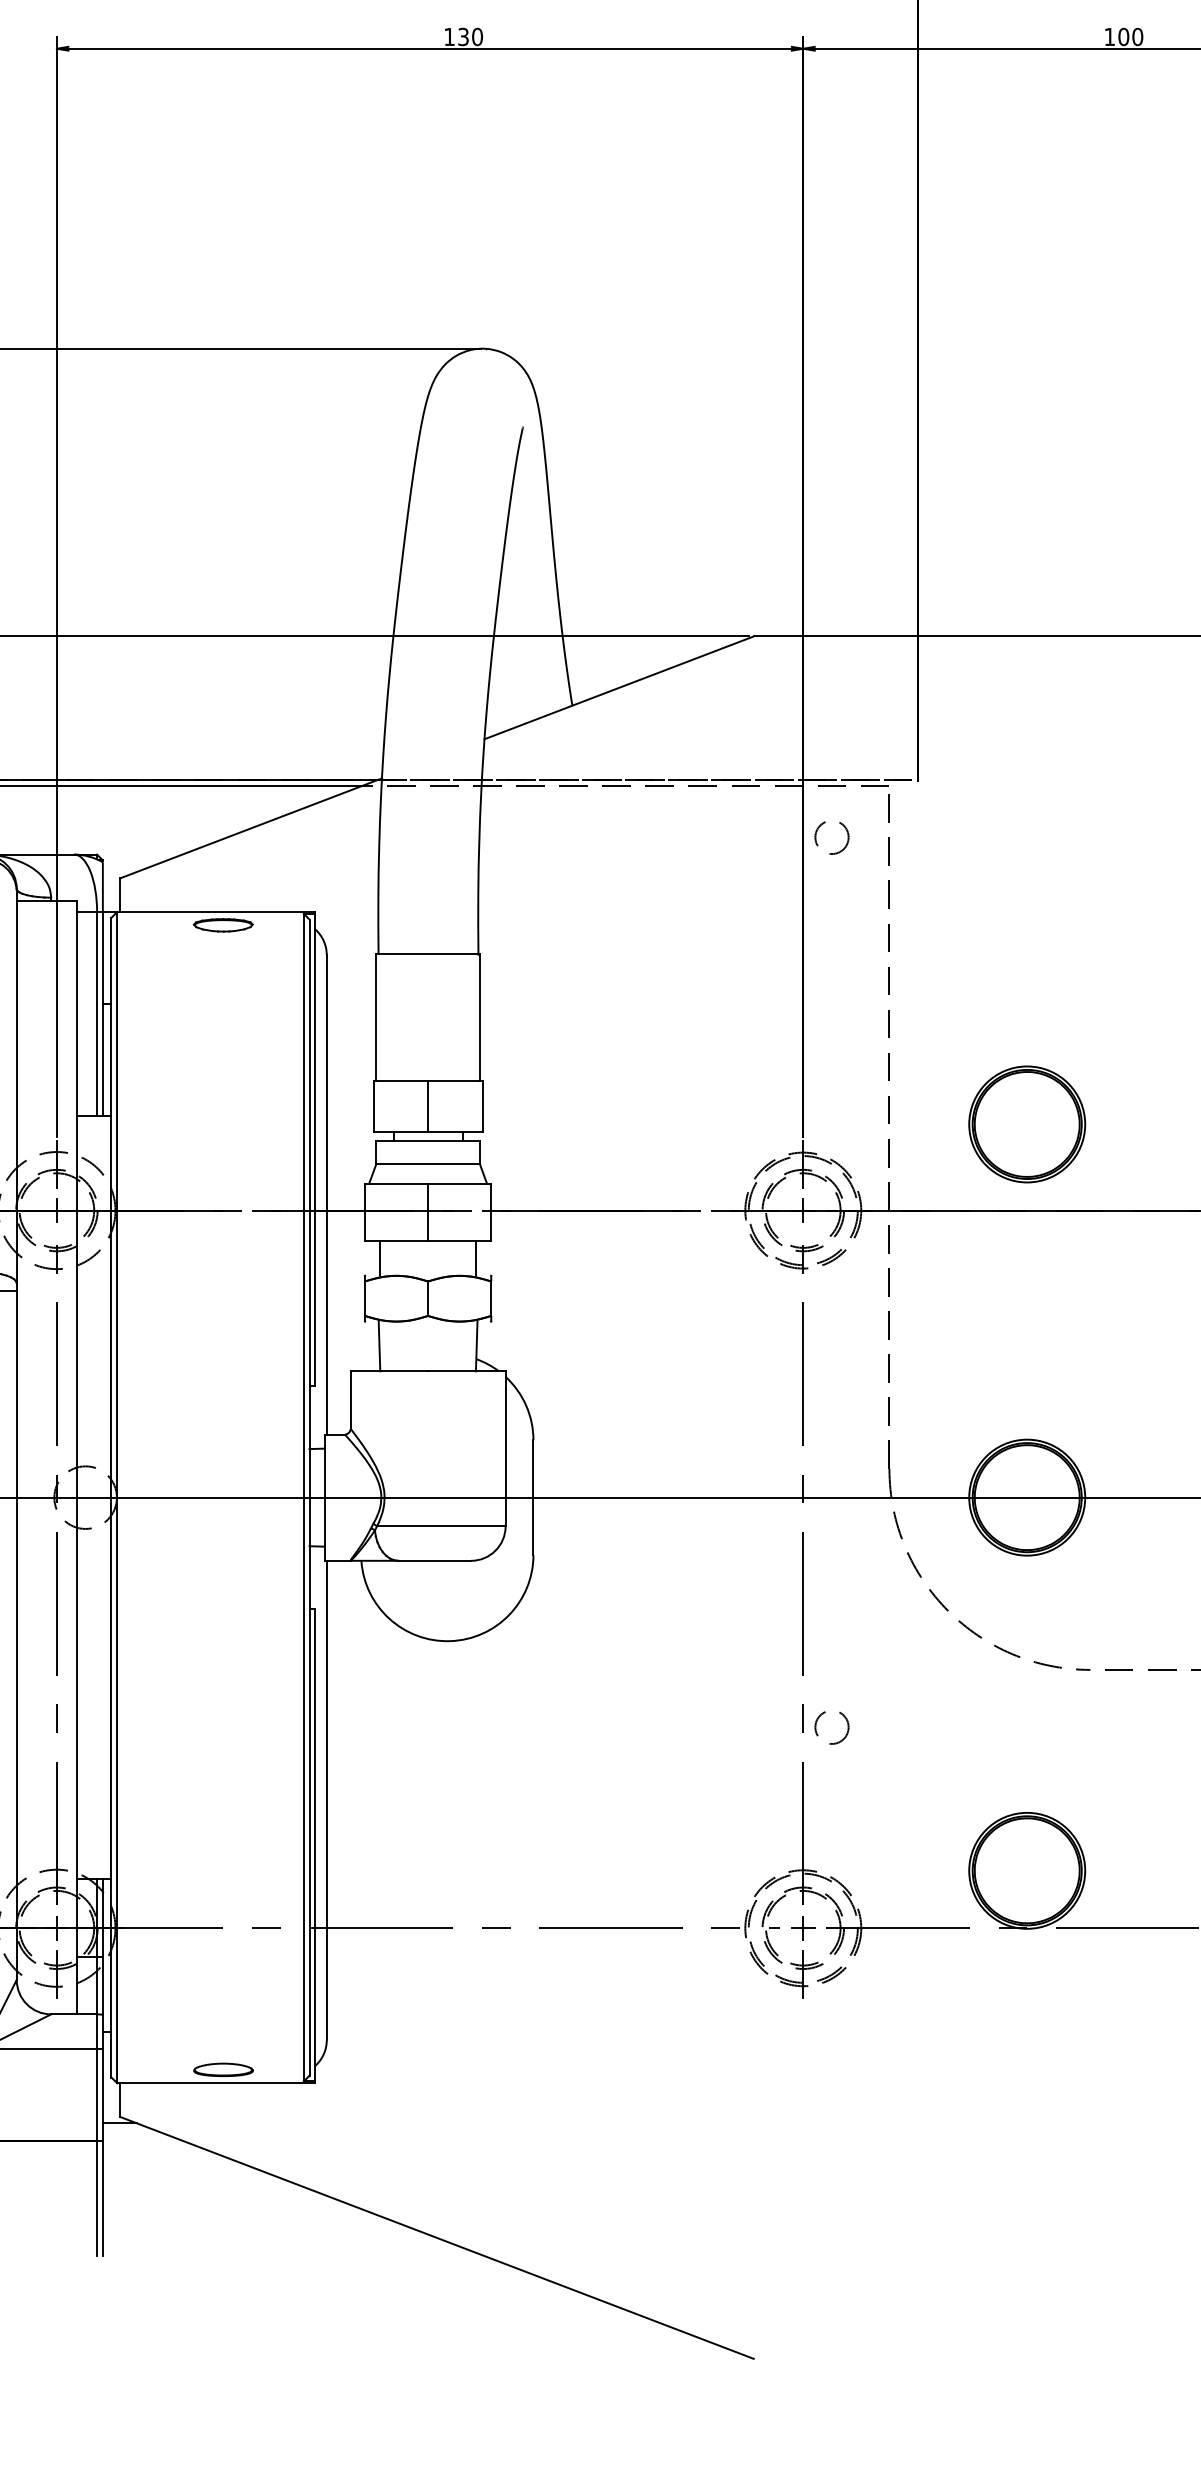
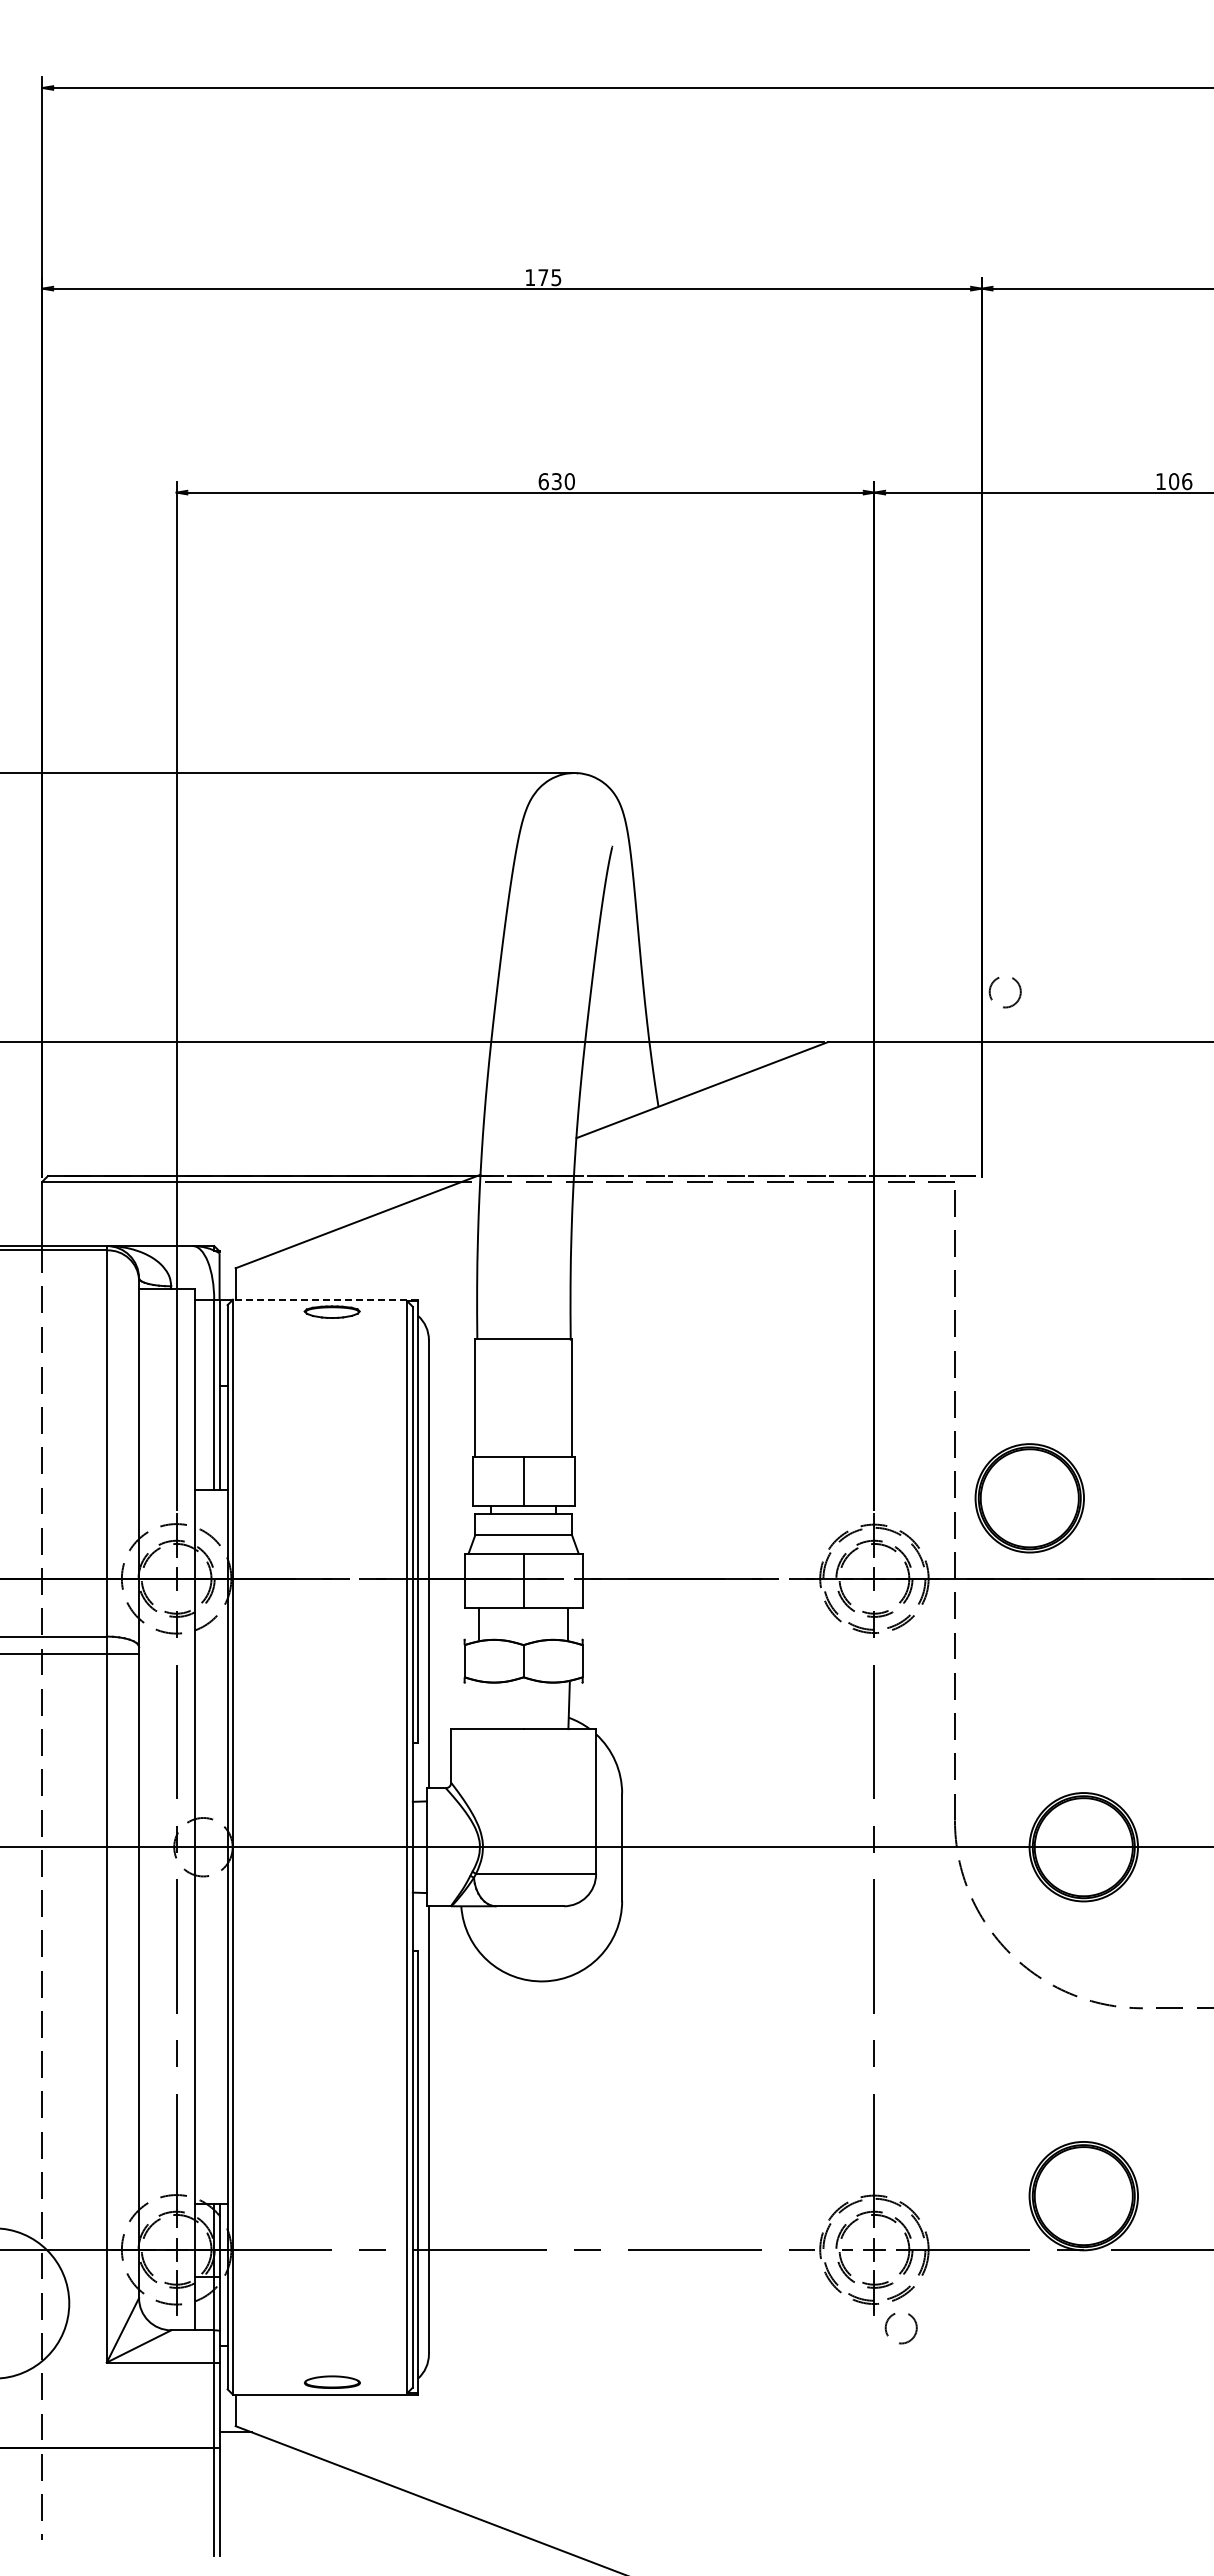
text: (449, 36) -> (543, 481), 130 -> 630
text: (1138, 36) -> (1187, 481), 100 -> 106
circle: (831, 837) -> (1004, 992), moved
line: (216, 911) -> (325, 1299), solid -> dashed
part: (1026, 1124) -> (1029, 1498), moved
line: (378, 1346) -> (477, 1705), removed
circle: (831, 1727) -> (900, 2328), moved

